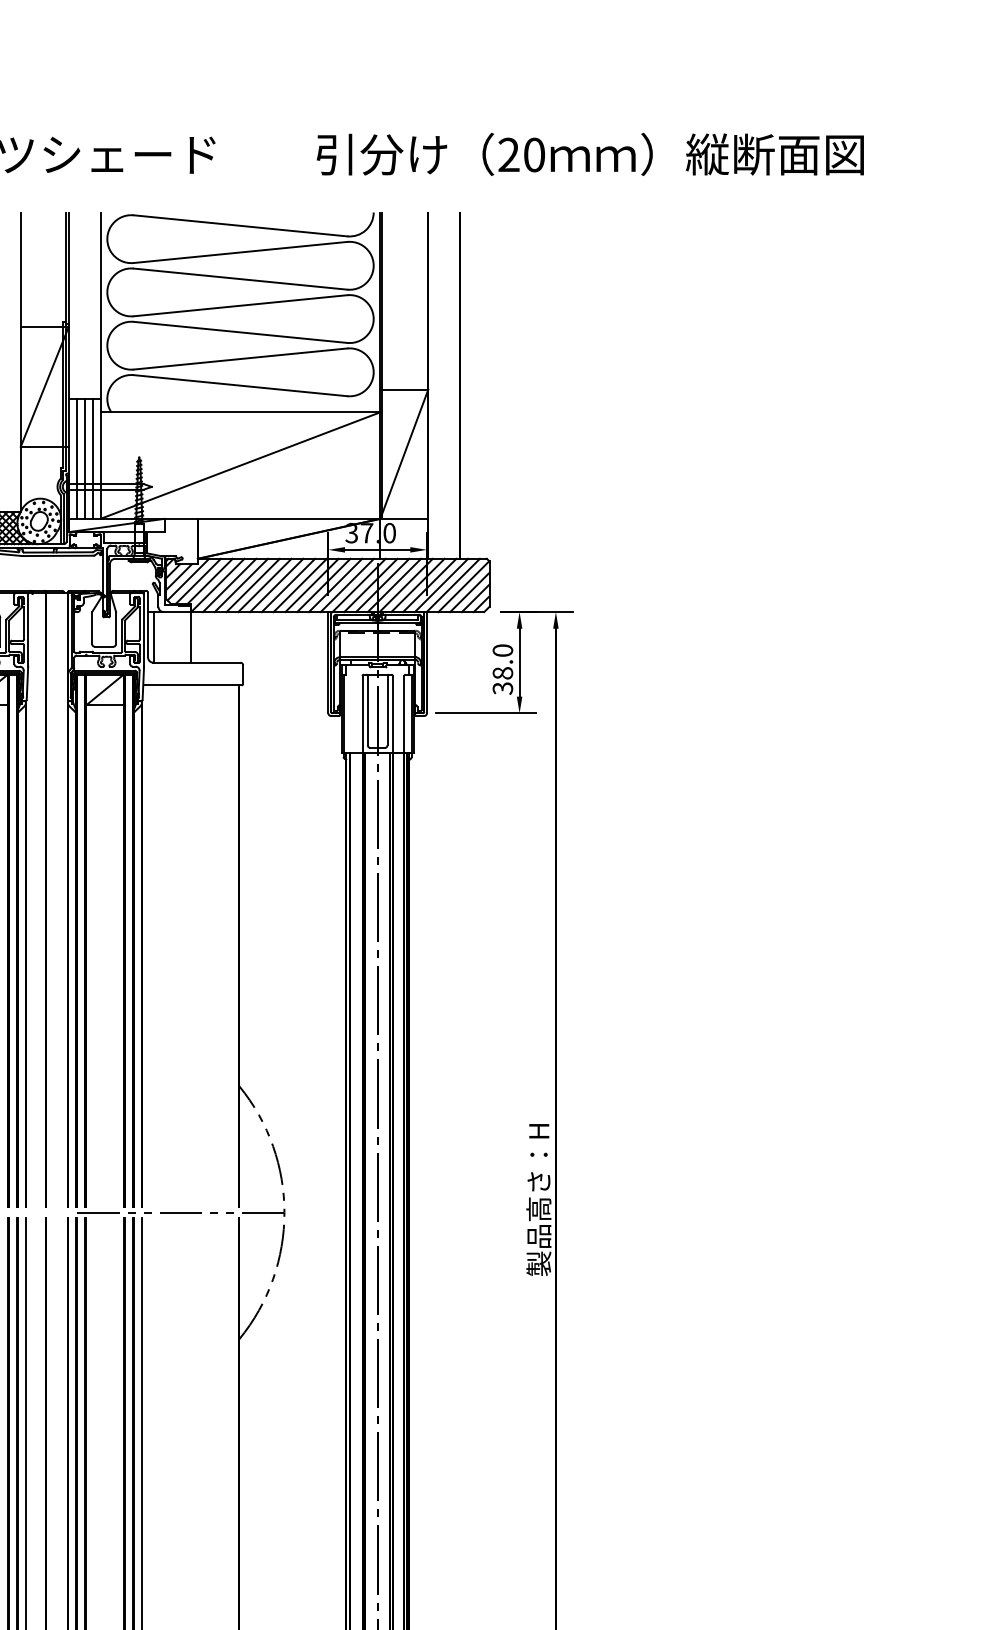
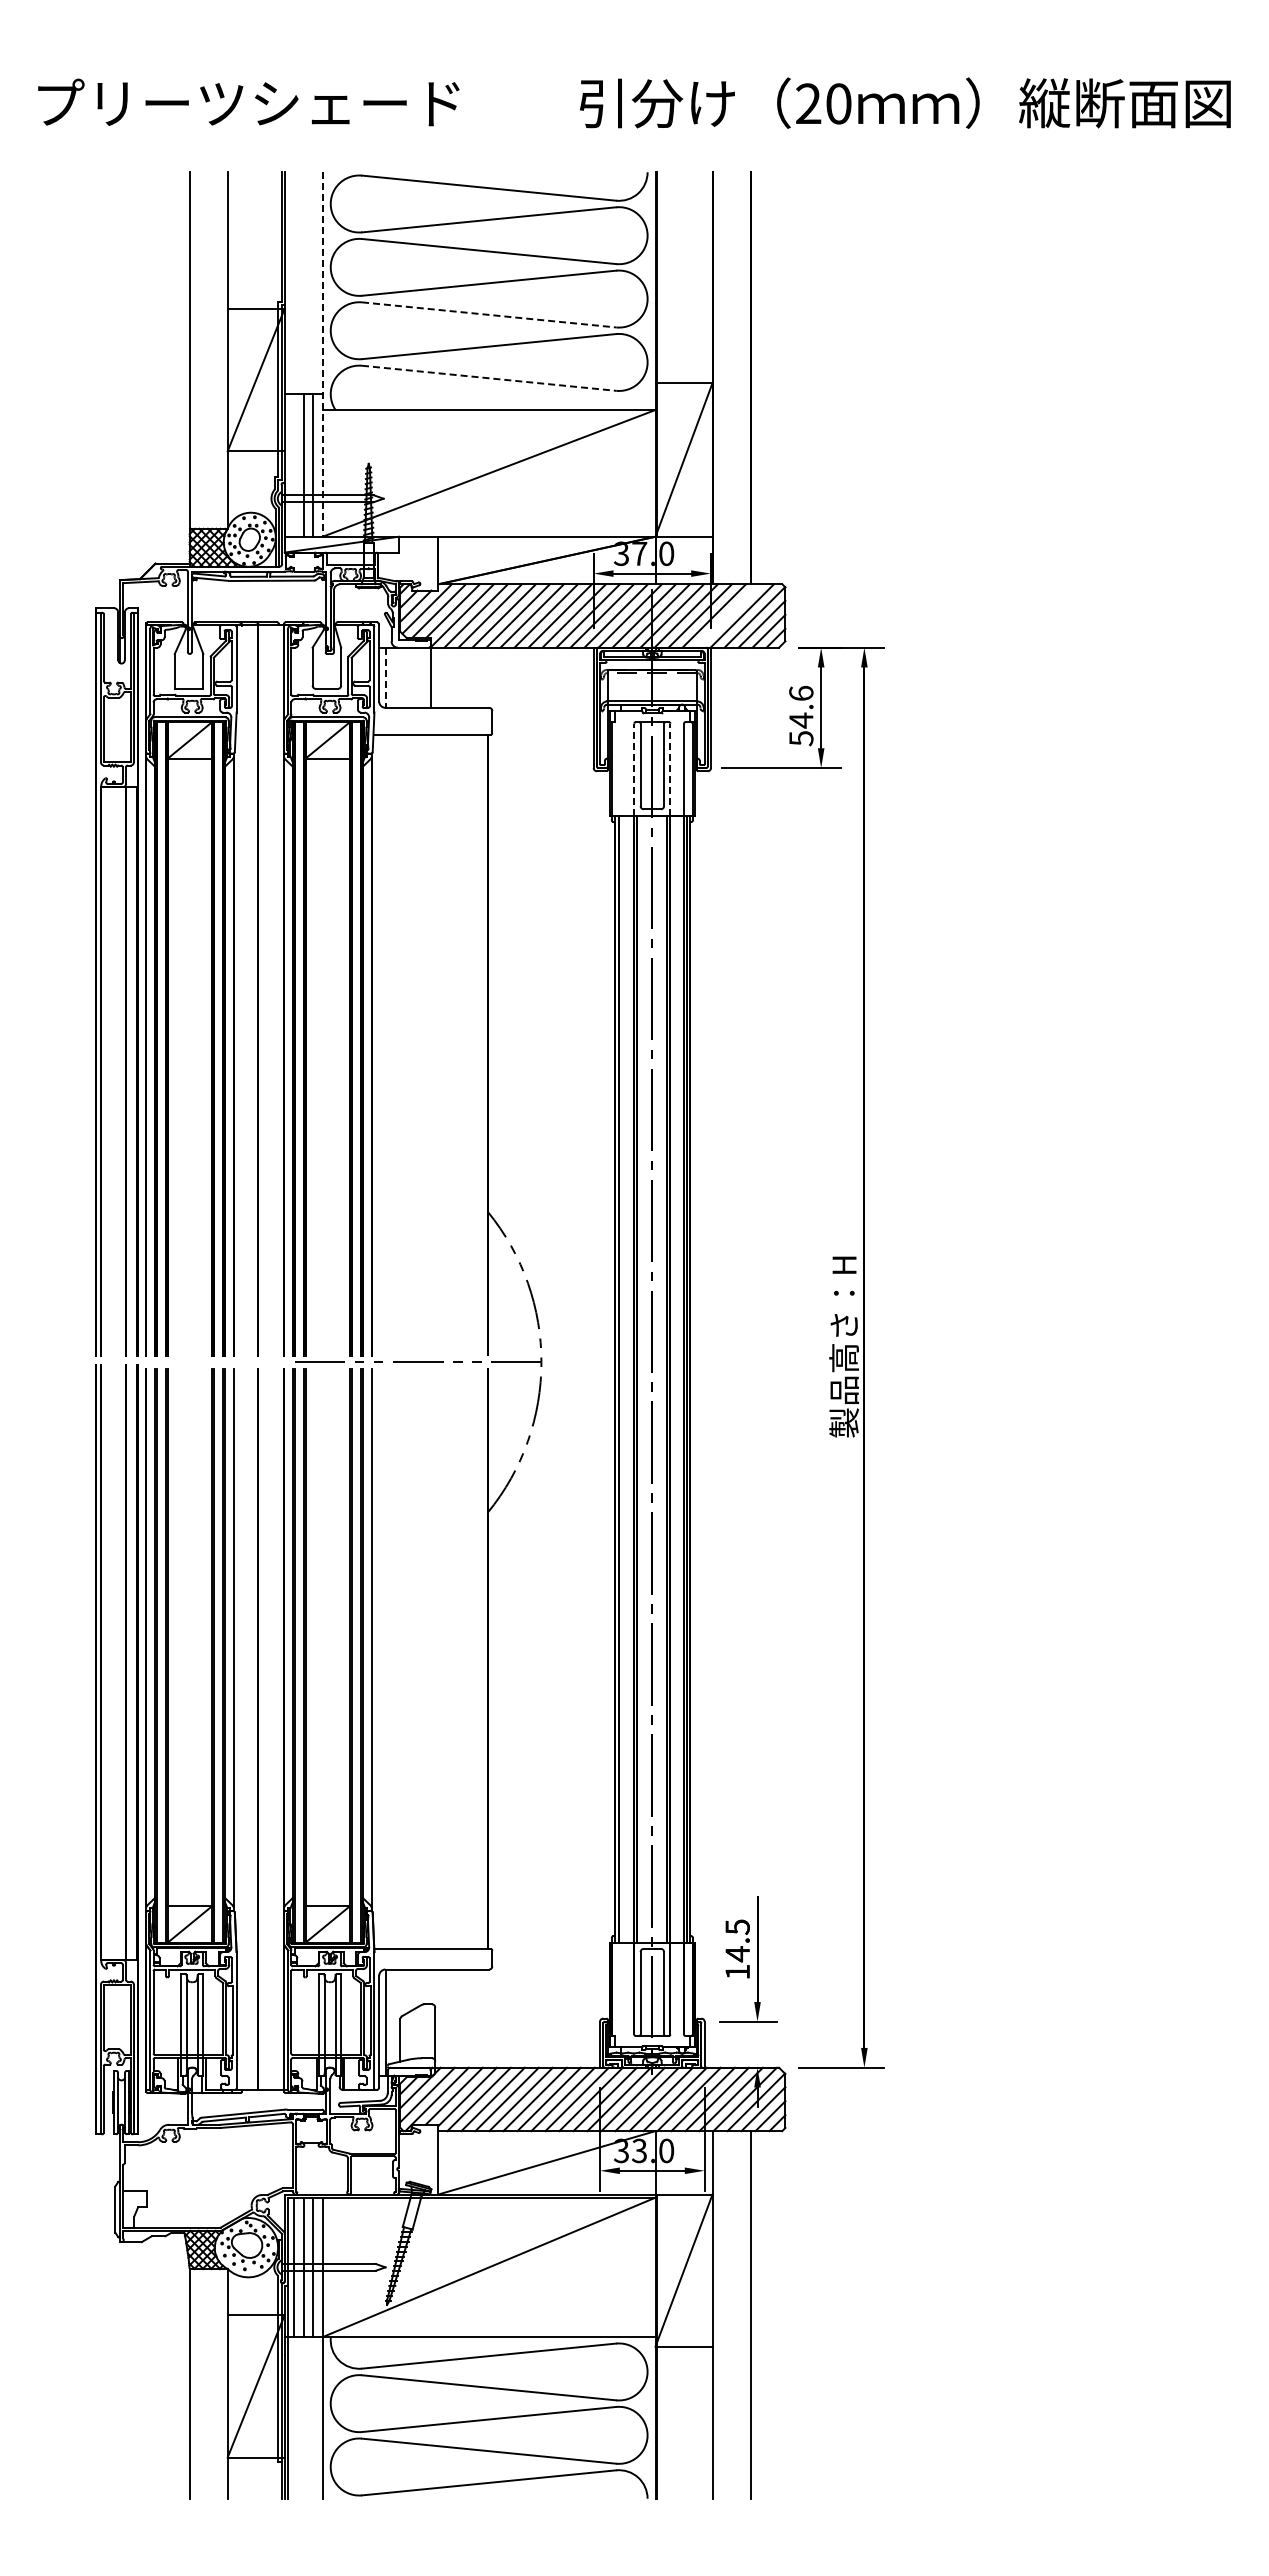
line: (240, 332) -> (489, 314), solid -> dashed
line: (100, 366) -> (322, 355), solid -> dashed
line: (240, 385) -> (489, 378), solid -> dashed
line: (76, 458) -> (294, 465), removed
line: (440, 585) -> (727, 615), removed
line: (154, 638) -> (386, 678), solid -> dashed
text: (503, 669) -> (801, 715), 38.0 -> 54.6
line: (362, 714) -> (634, 769), solid -> dashed
line: (392, 714) -> (670, 769), solid -> dashed

